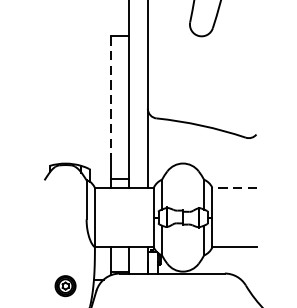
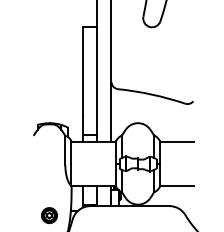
line: (110, 96) -> (83, 72), dashed -> solid
line: (234, 187) -> (176, 141), dashed -> solid

